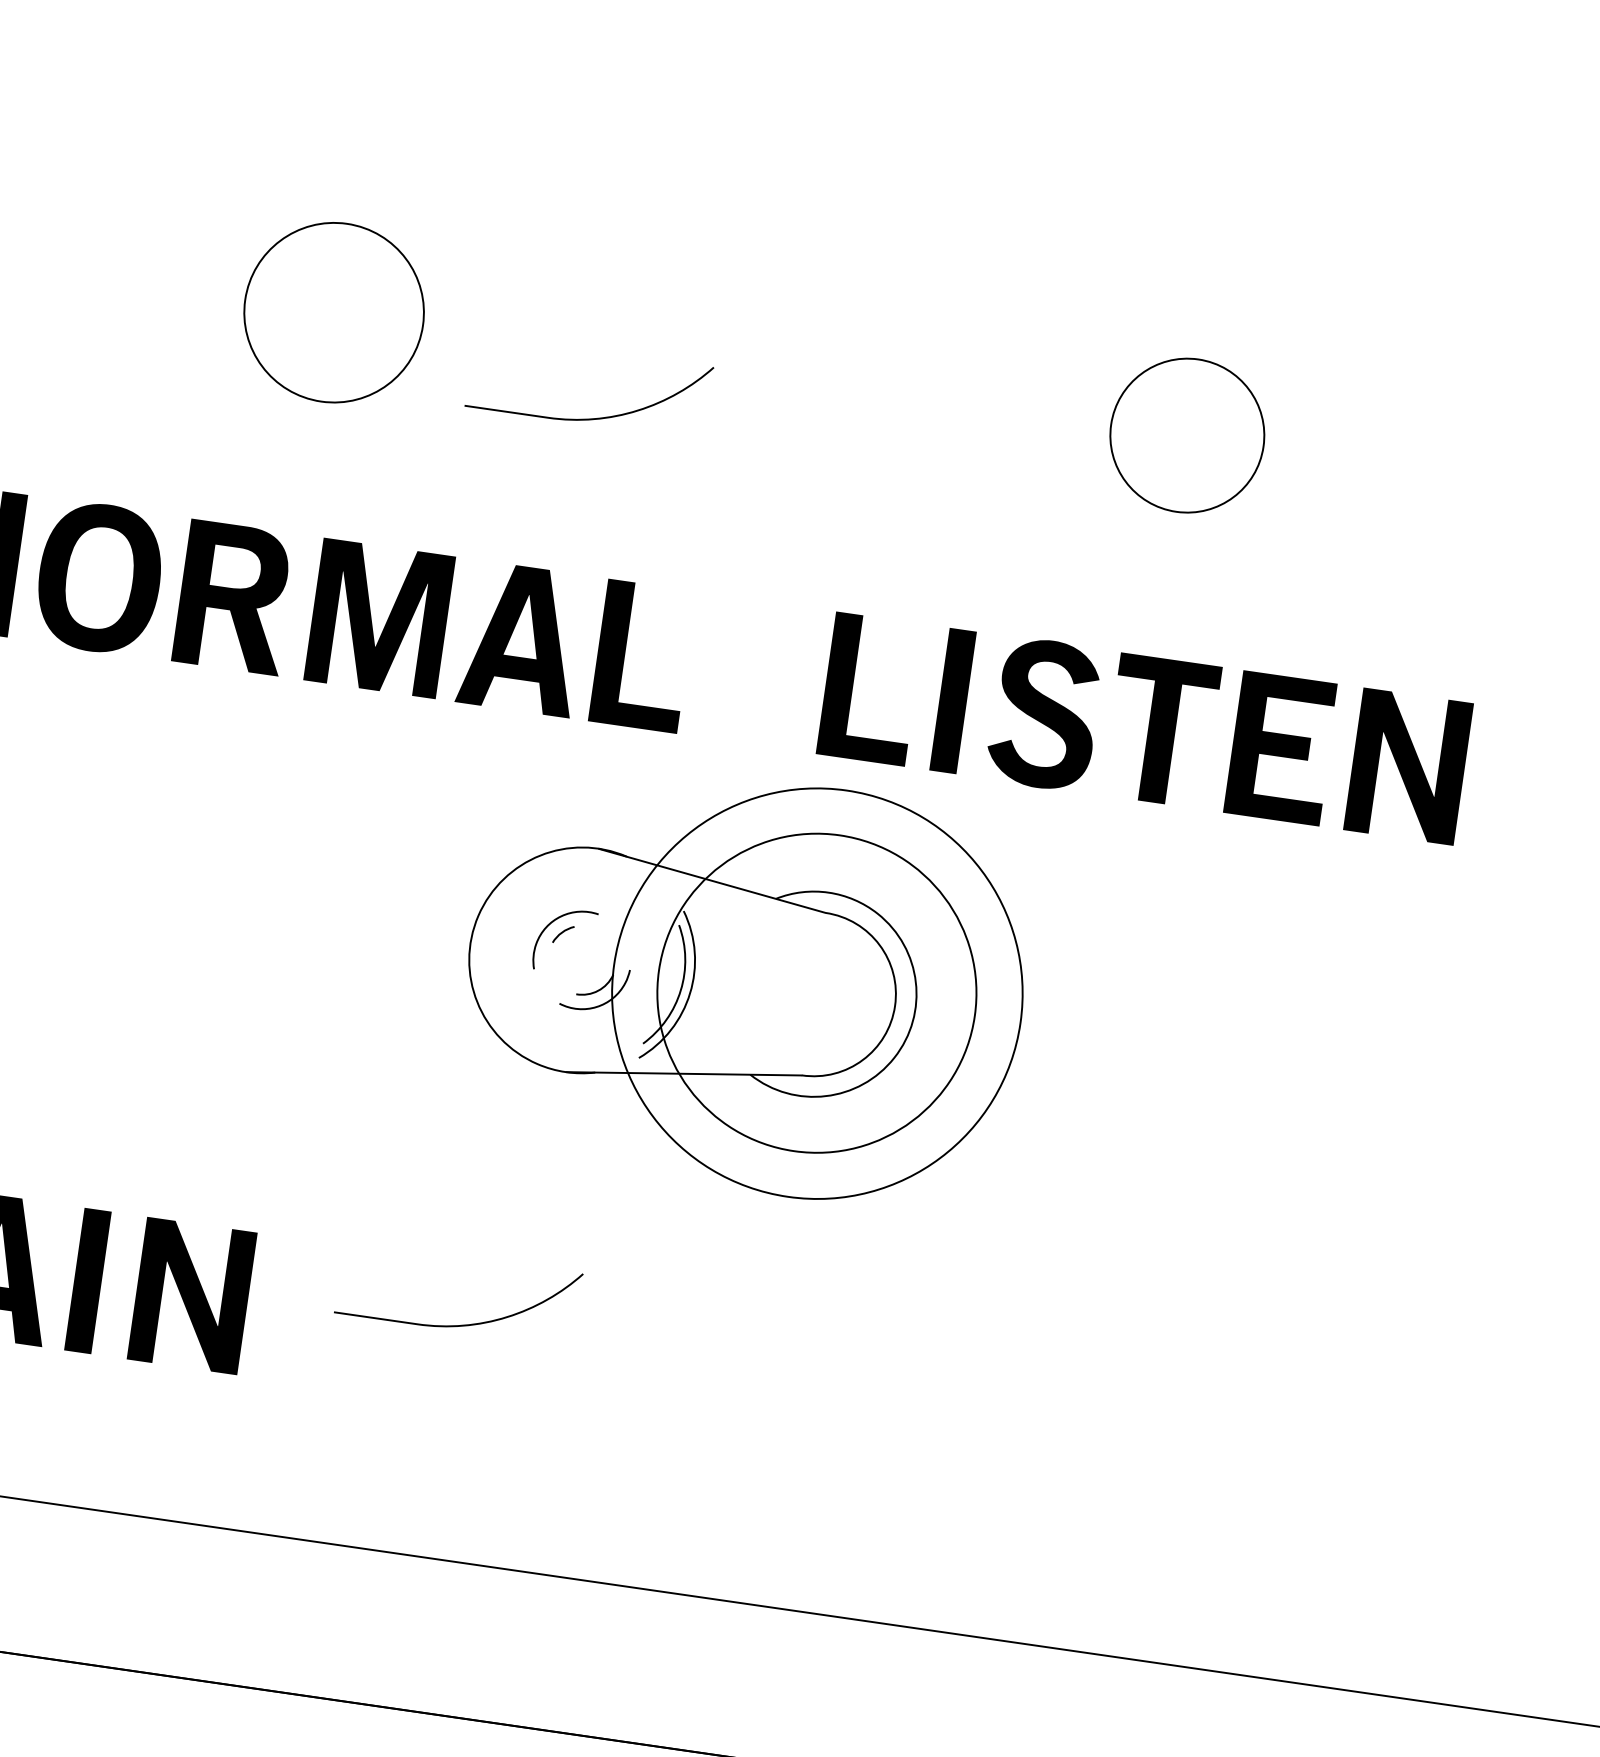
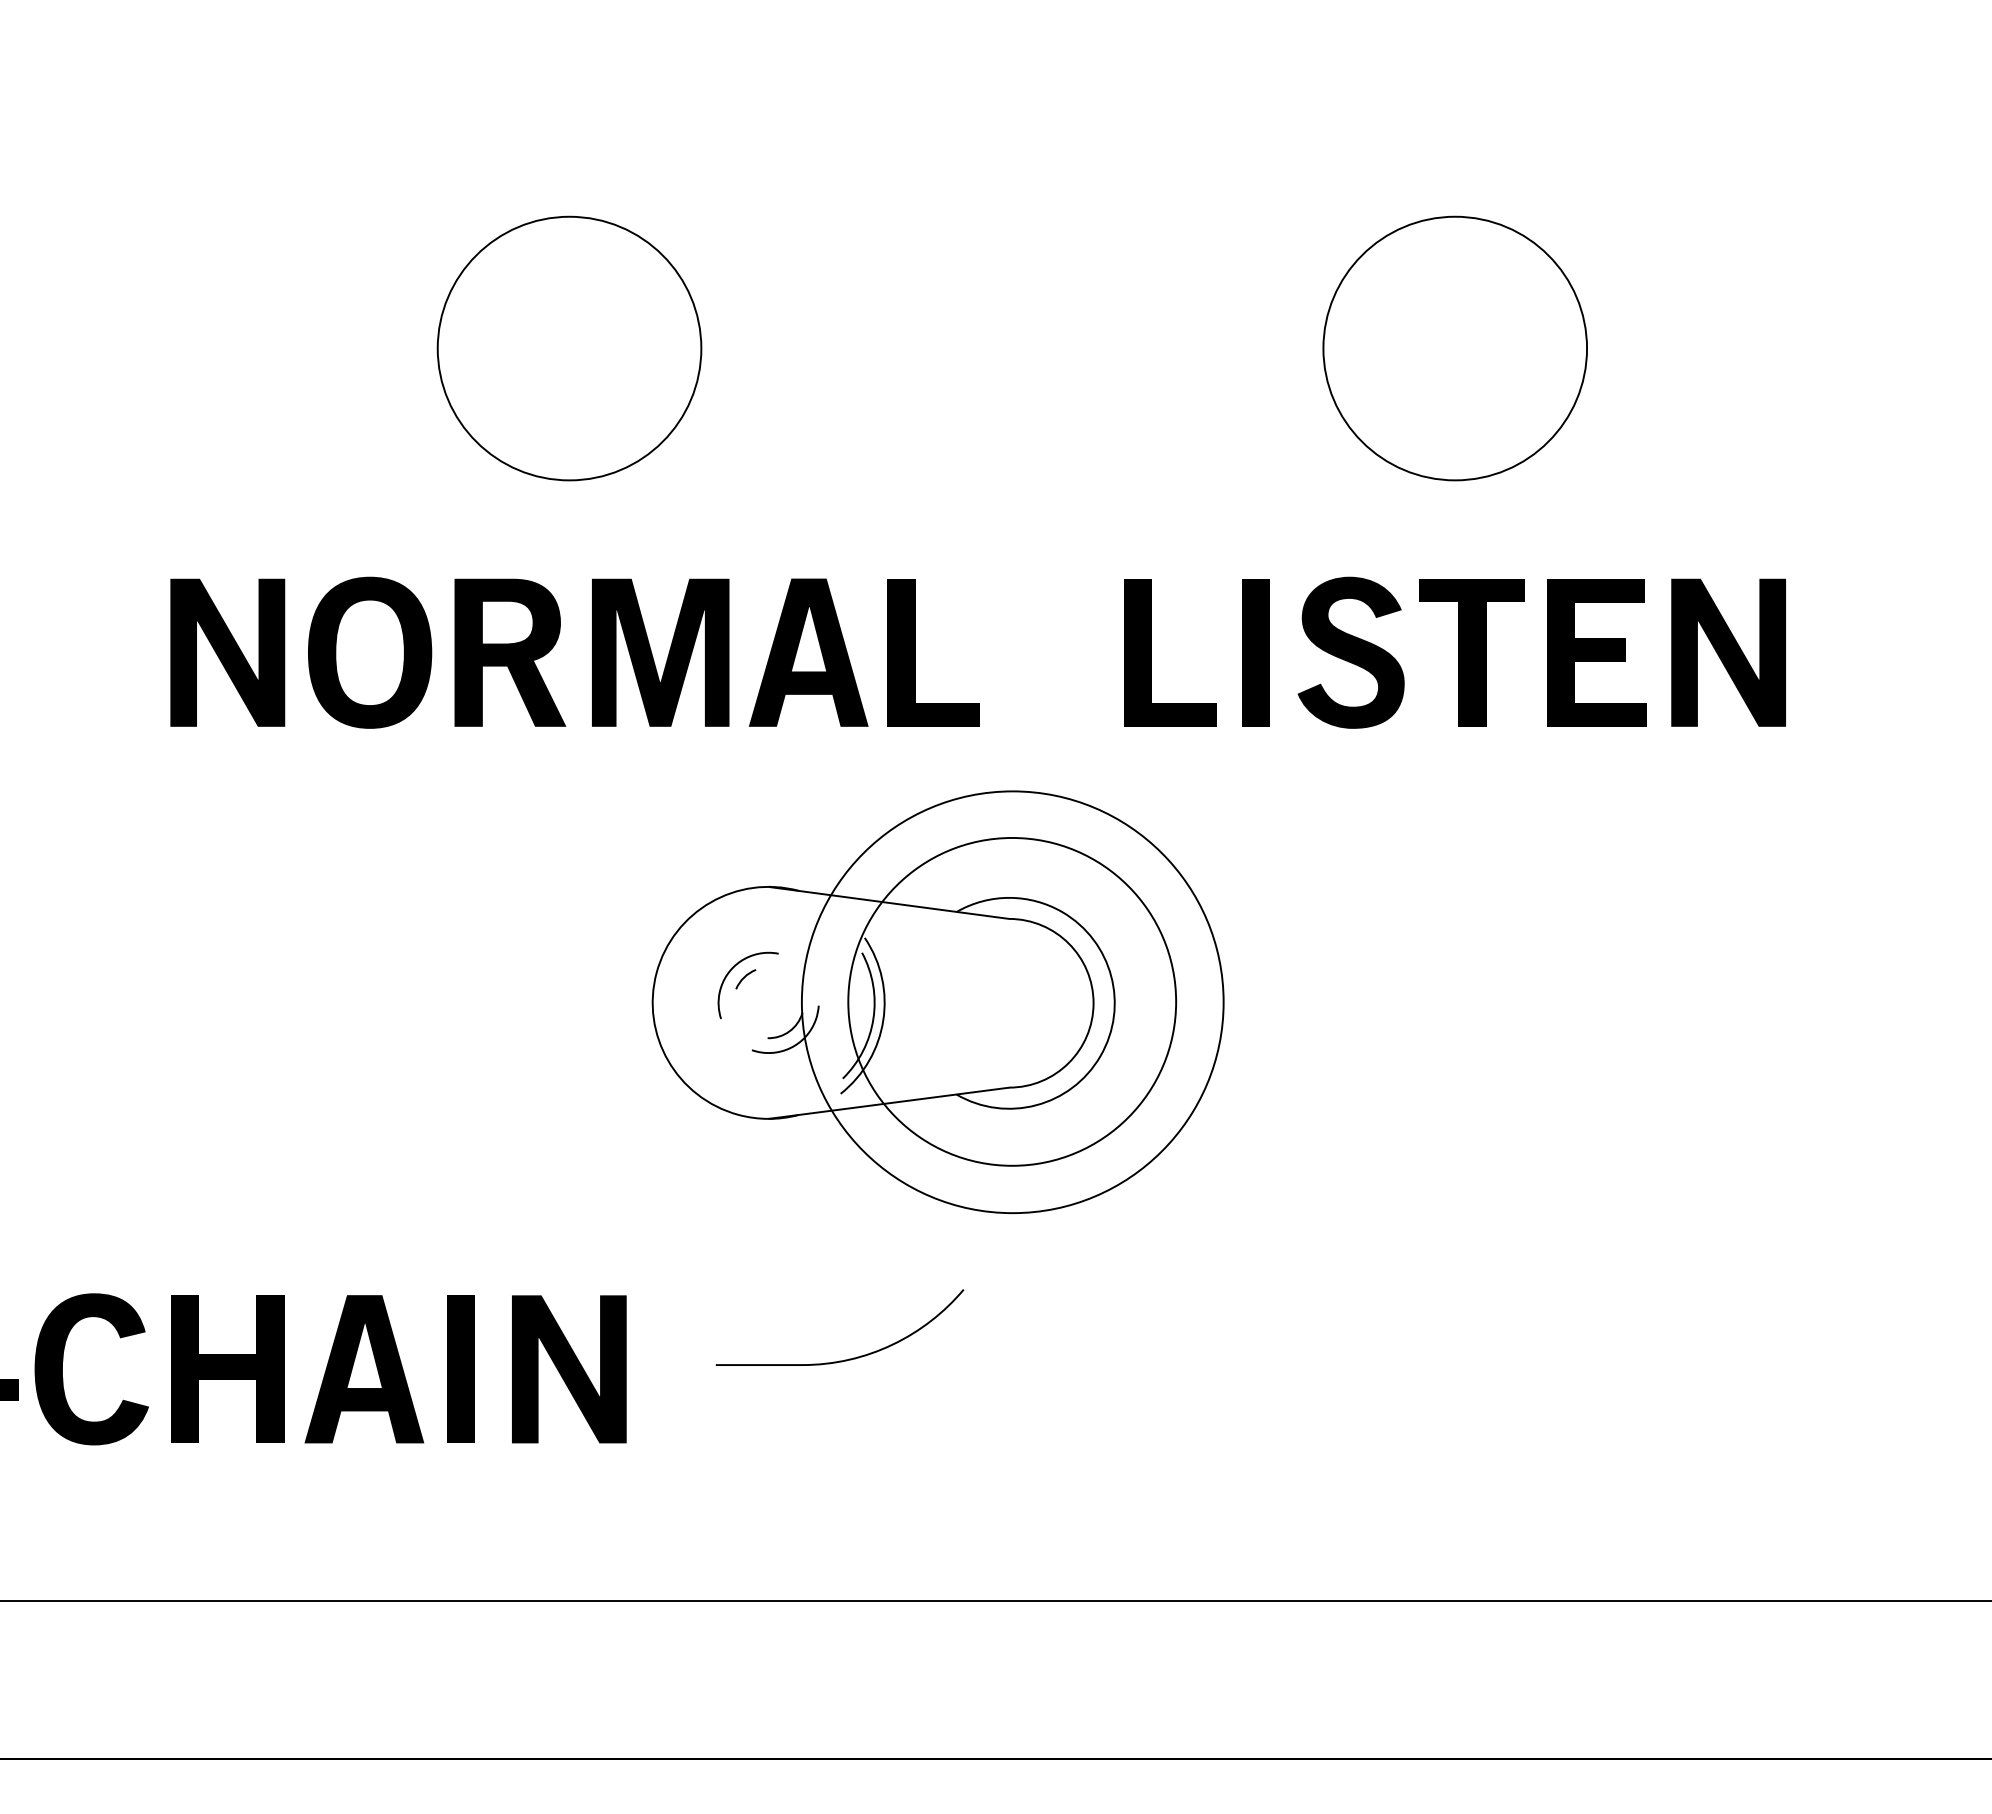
circle: (334, 312) -> (569, 348), size x1.43
curve: (589, 418) -> (844, 418), removed
circle: (1187, 435) -> (1455, 348), size x1.67
part: (744, 982) -> (937, 1001), moved

